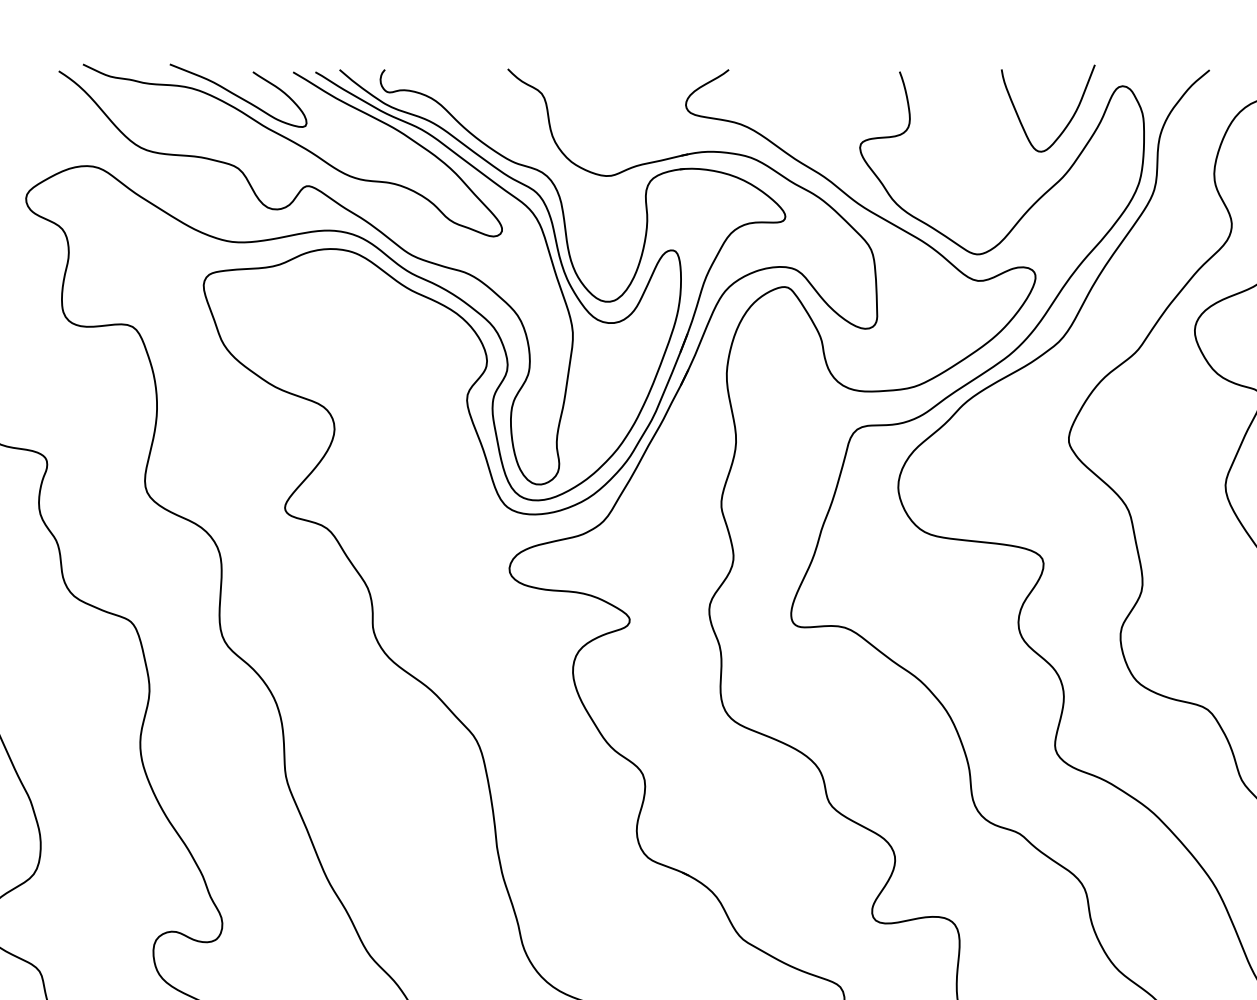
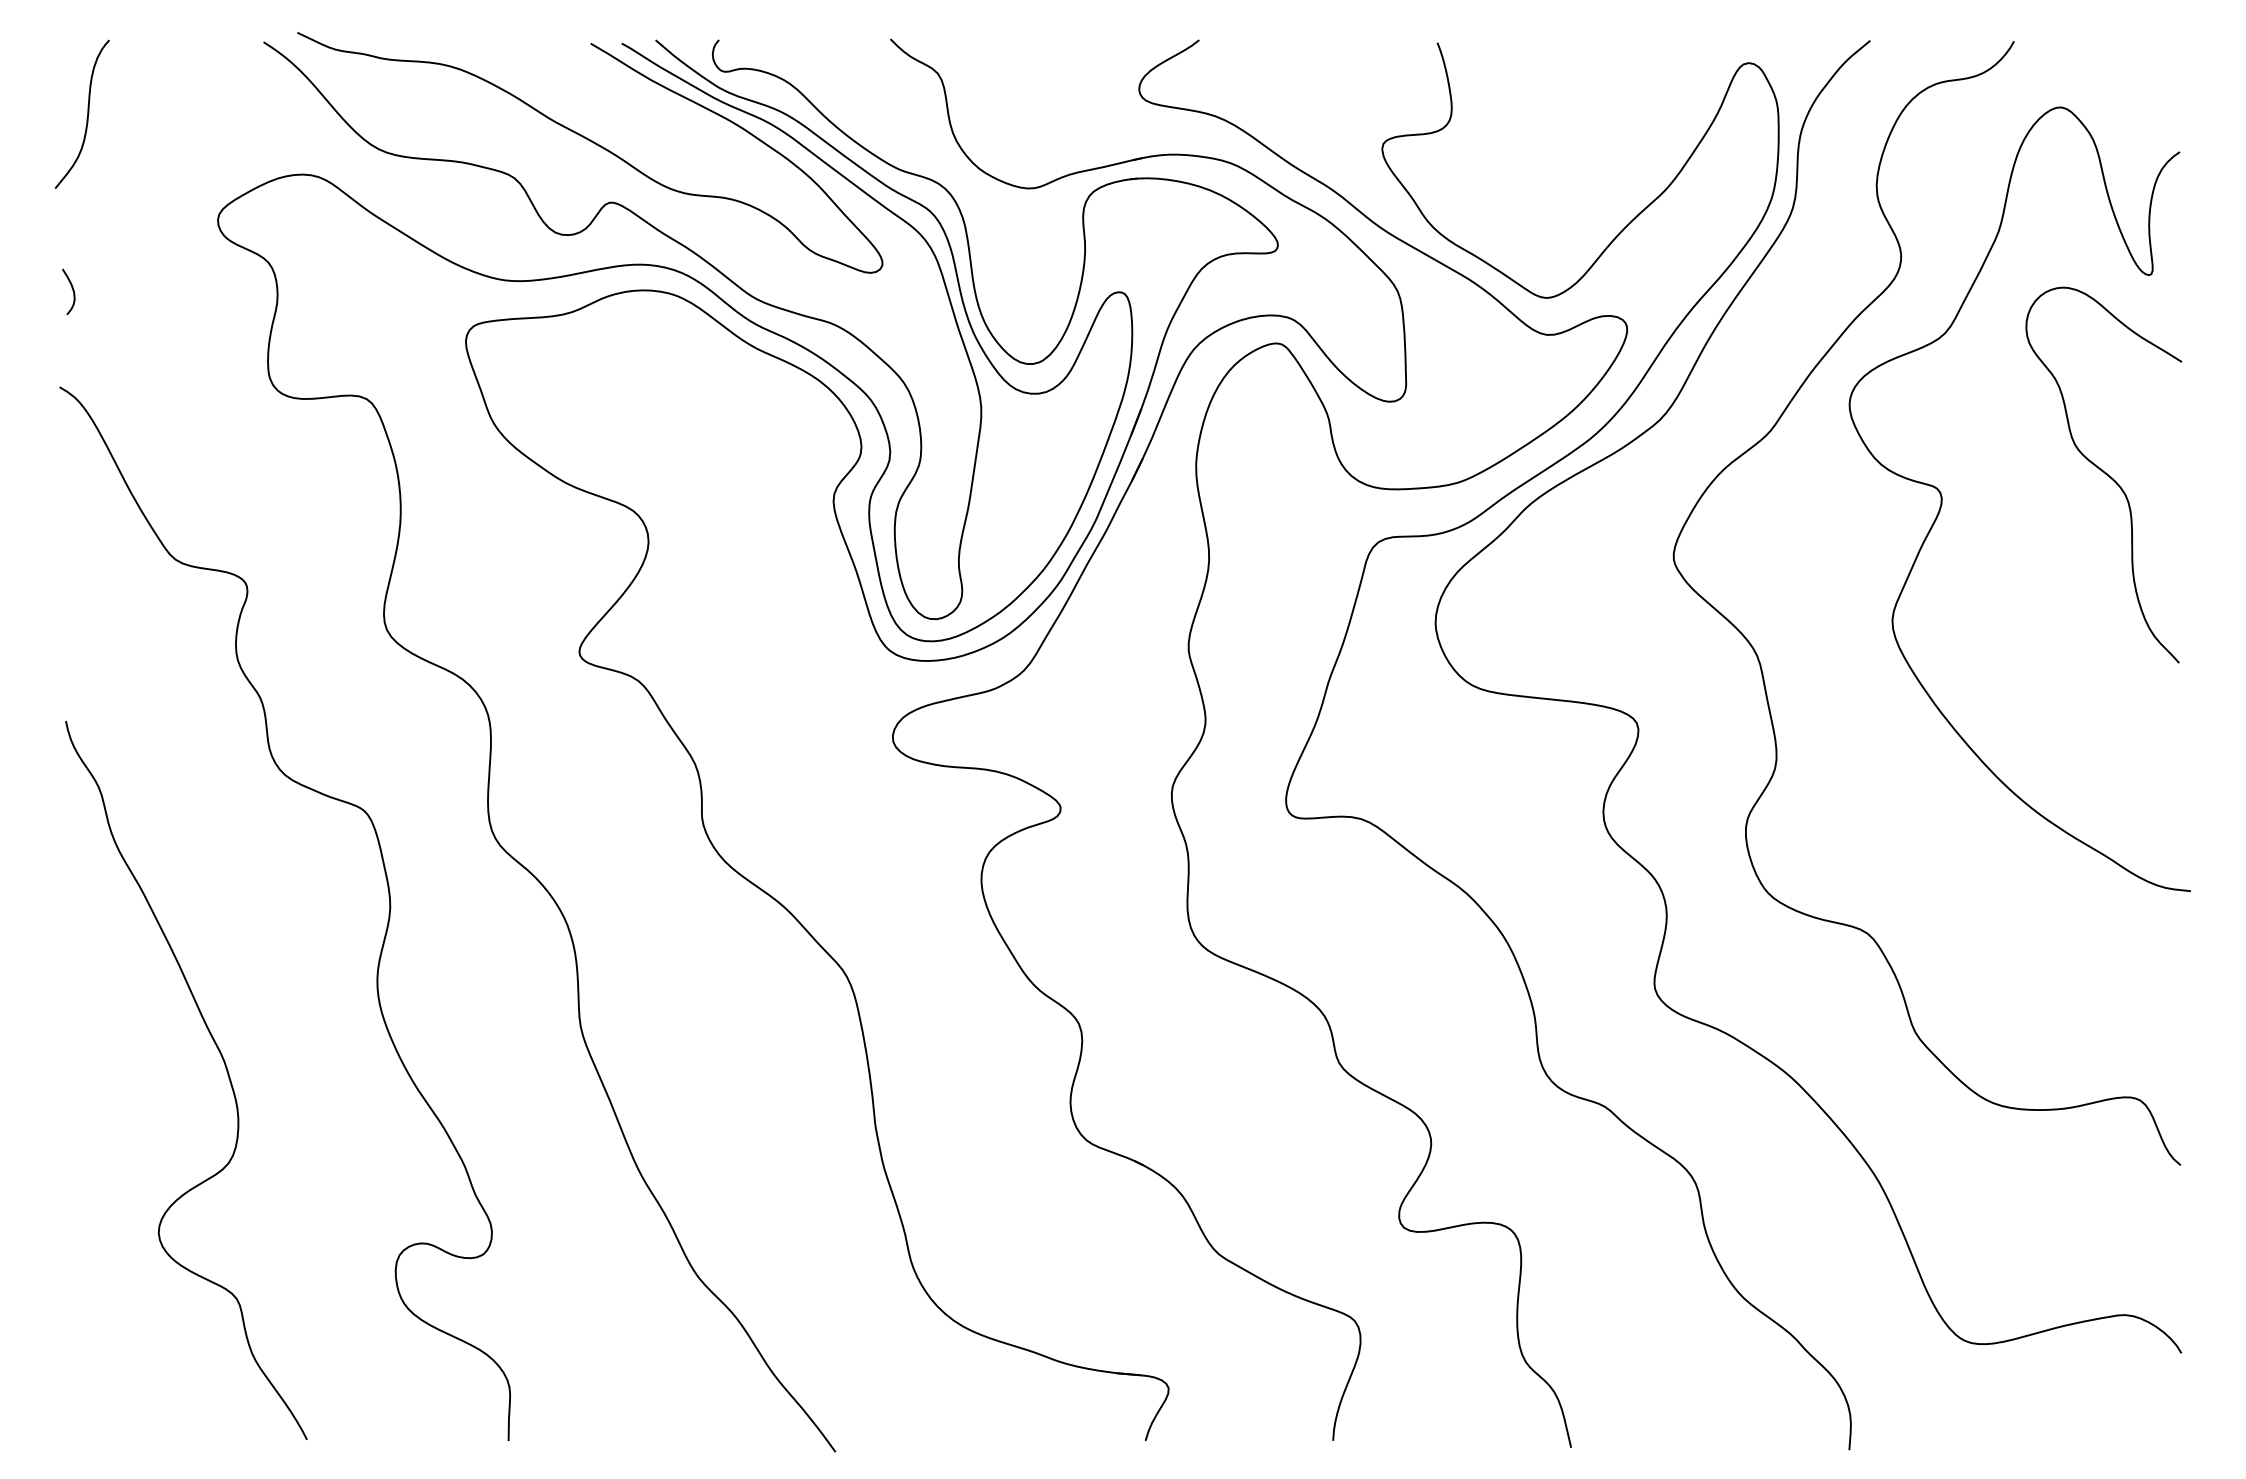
curve: (238, 95) -> (514, 76), removed
curve: (1068, 122) -> (1673, 113), removed

